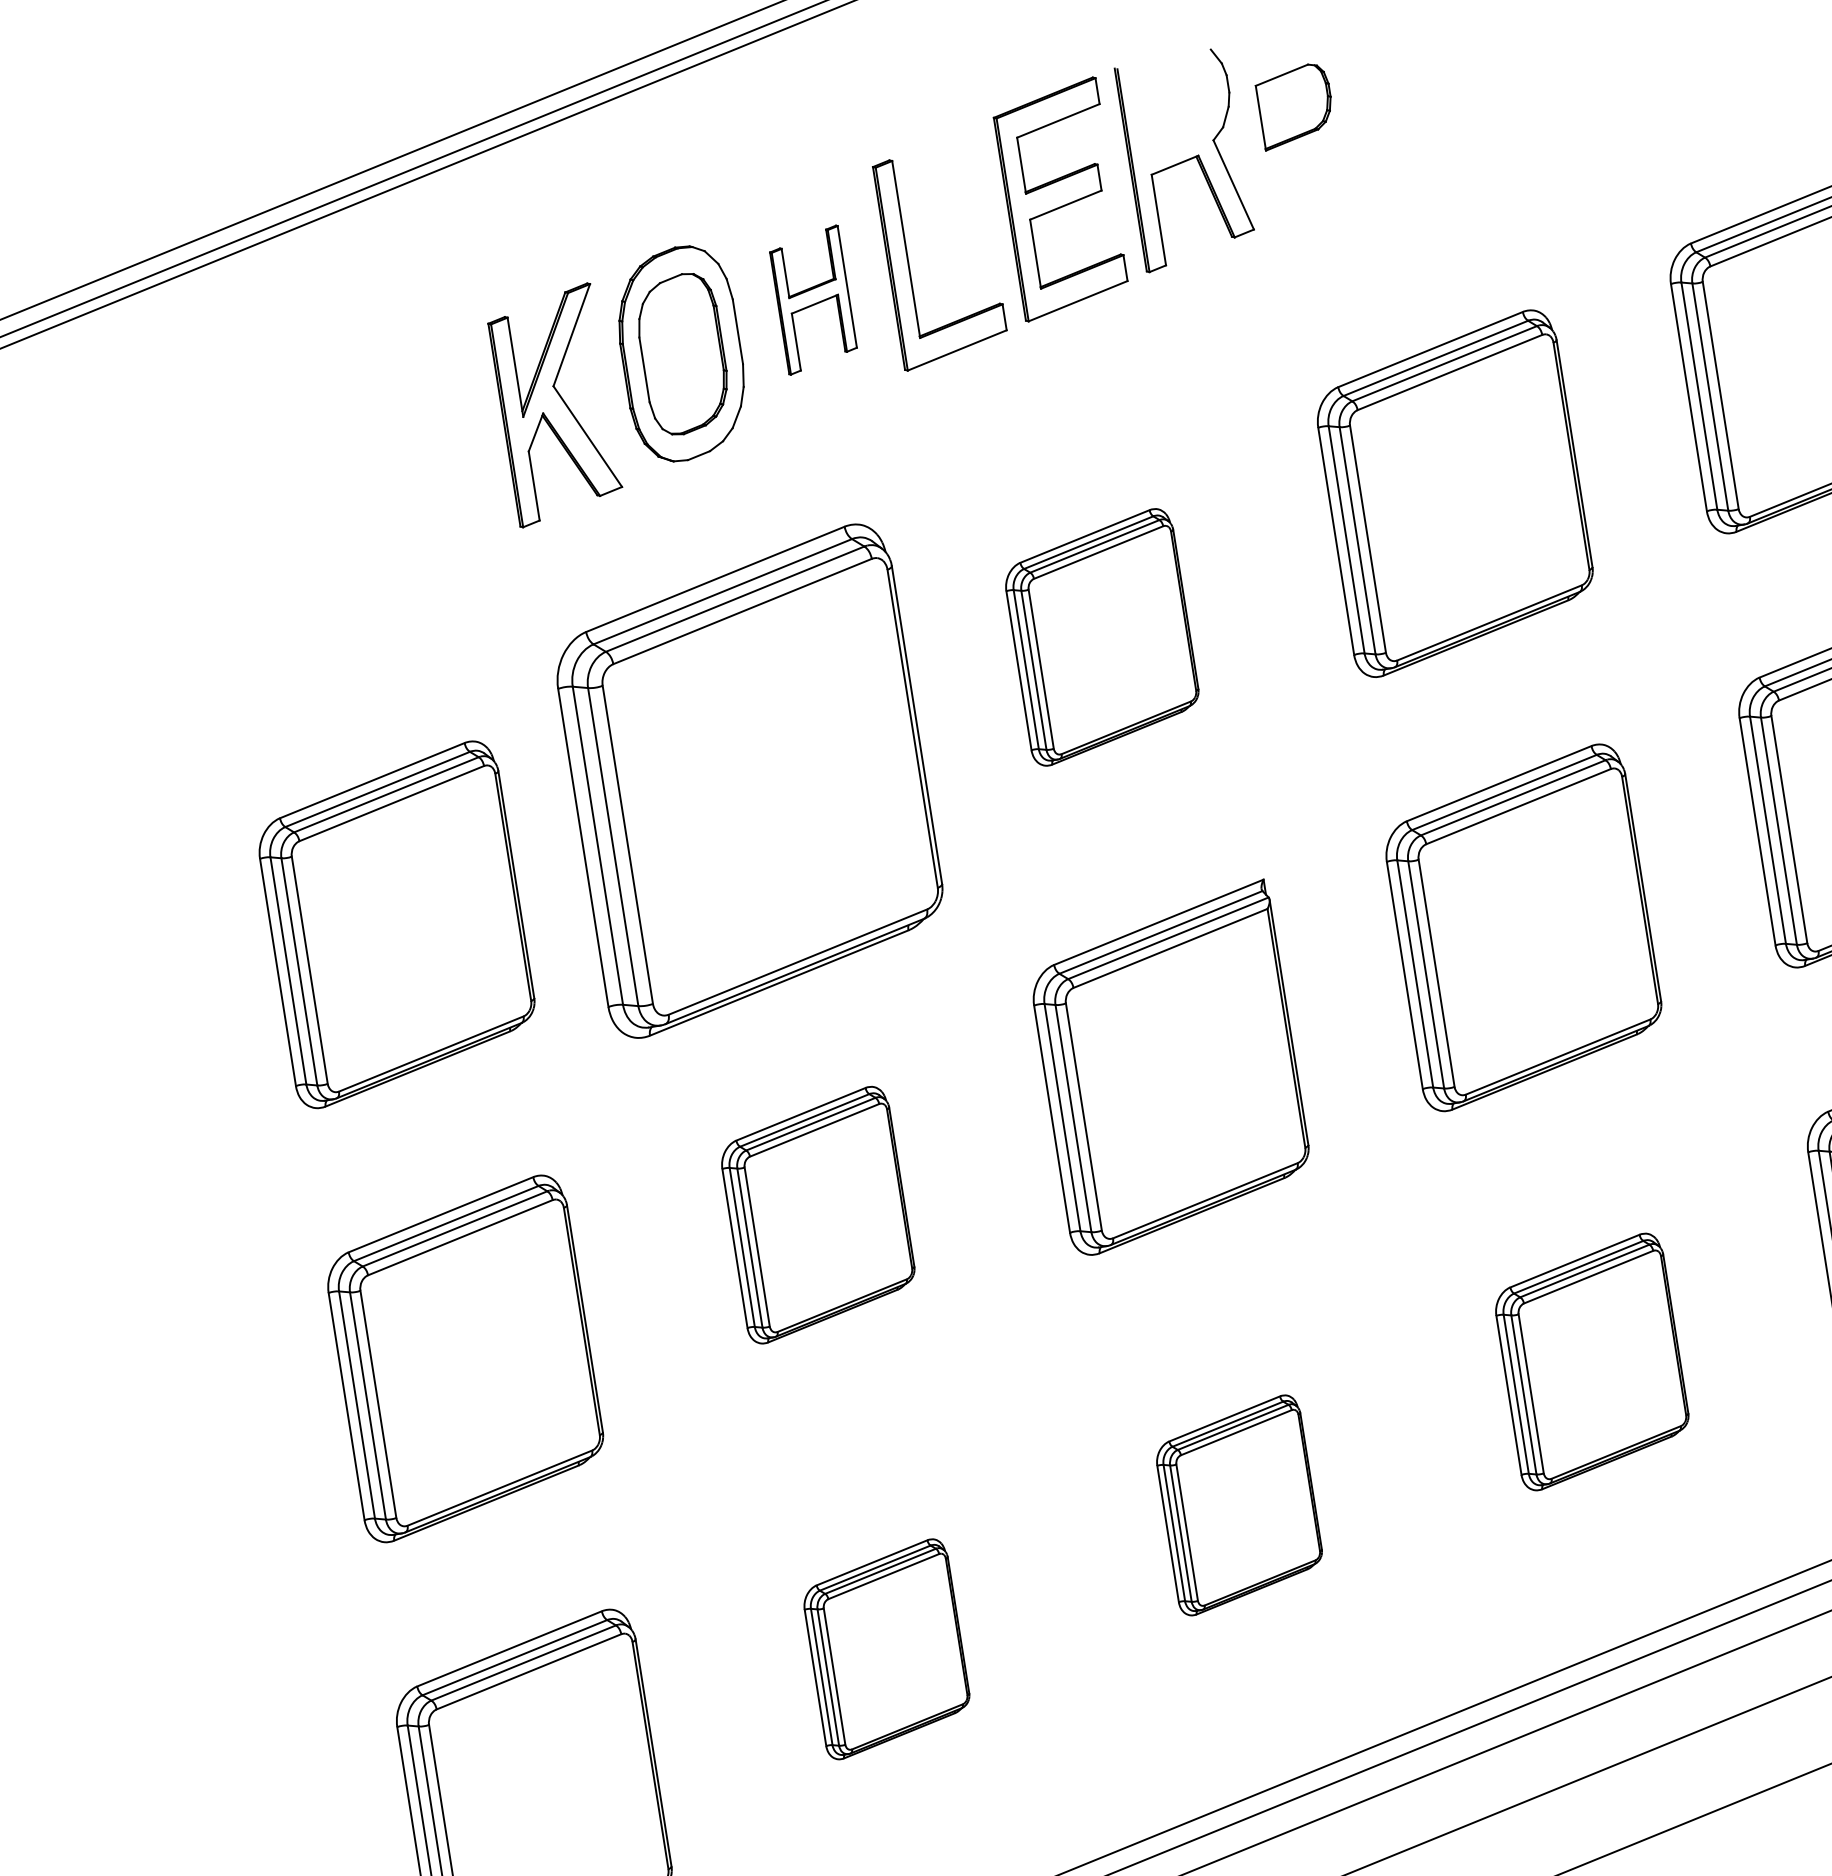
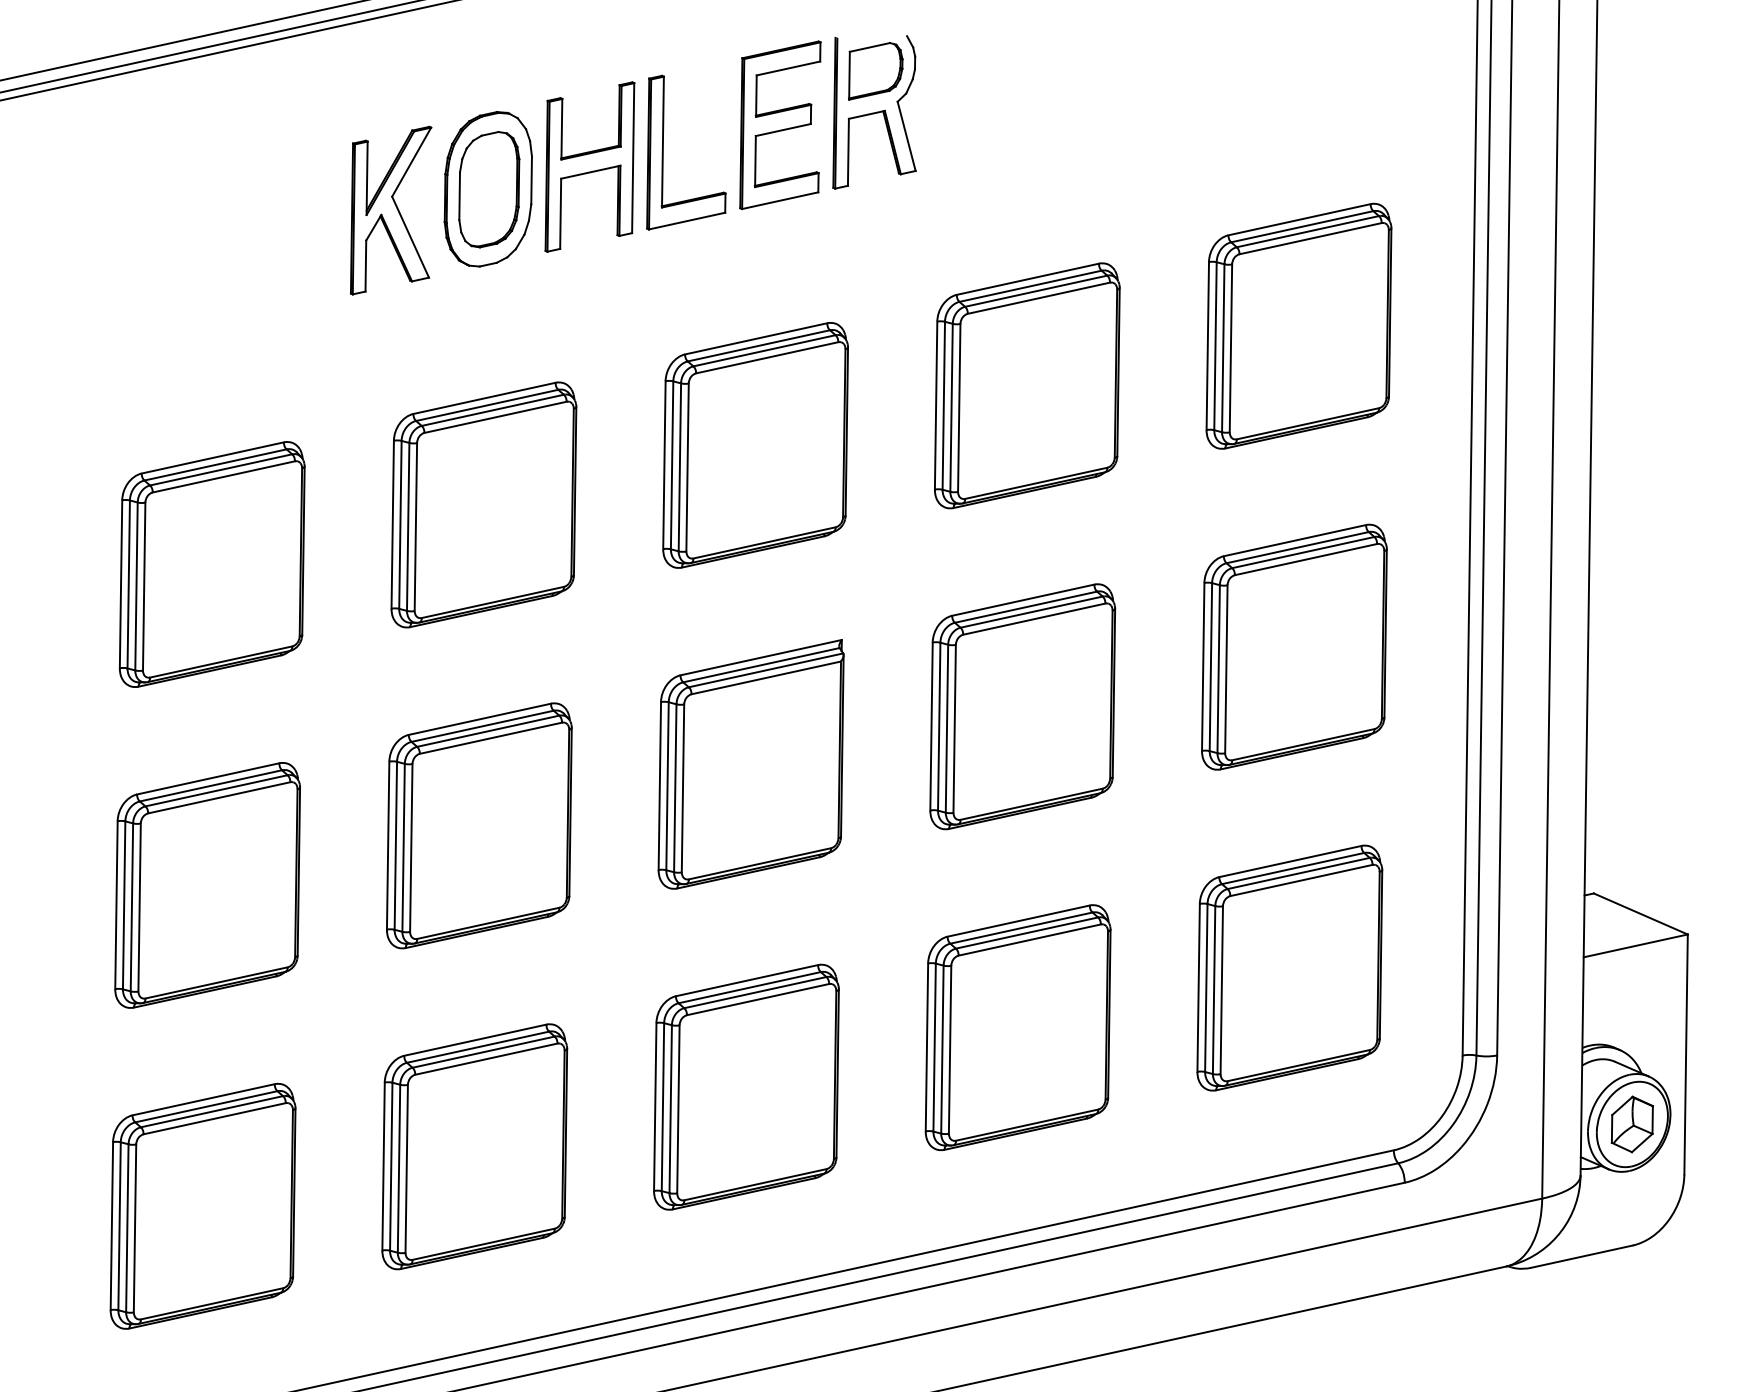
part: (1294, 106) -> (875, 71), moved
part: (812, 299) -> (589, 166), size x1.67
part: (1101, 637) -> (755, 445), size x1.43
part: (748, 780) -> (483, 504), size x0.71
part: (817, 1214) -> (479, 825), size x1.43
part: (1591, 1361) -> (1017, 1027), size x1.43
part: (1239, 1504) -> (746, 1086), size x1.67
part: (886, 1648) -> (474, 1146), size x1.67

